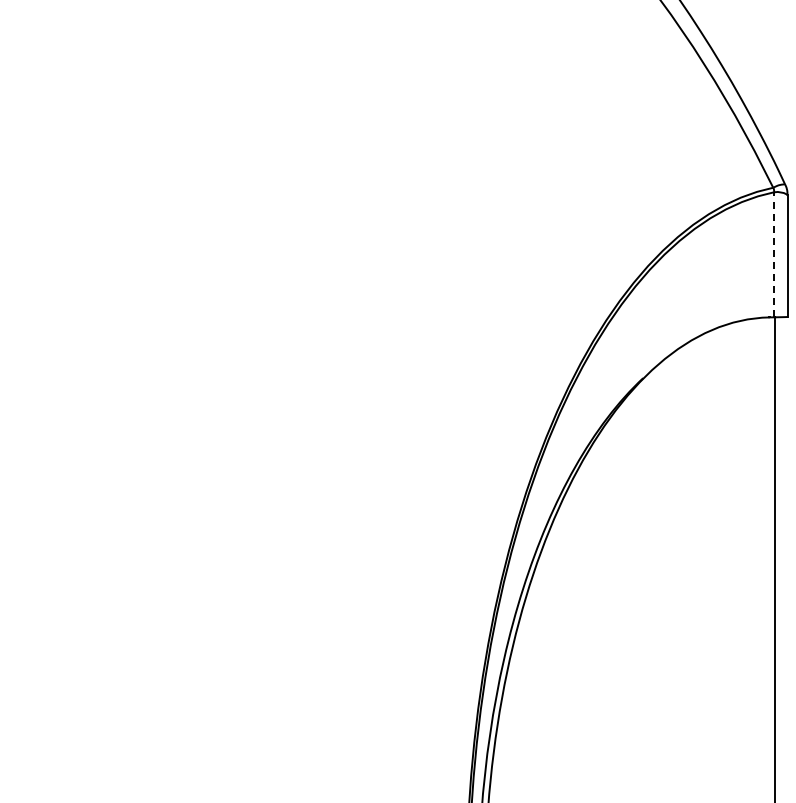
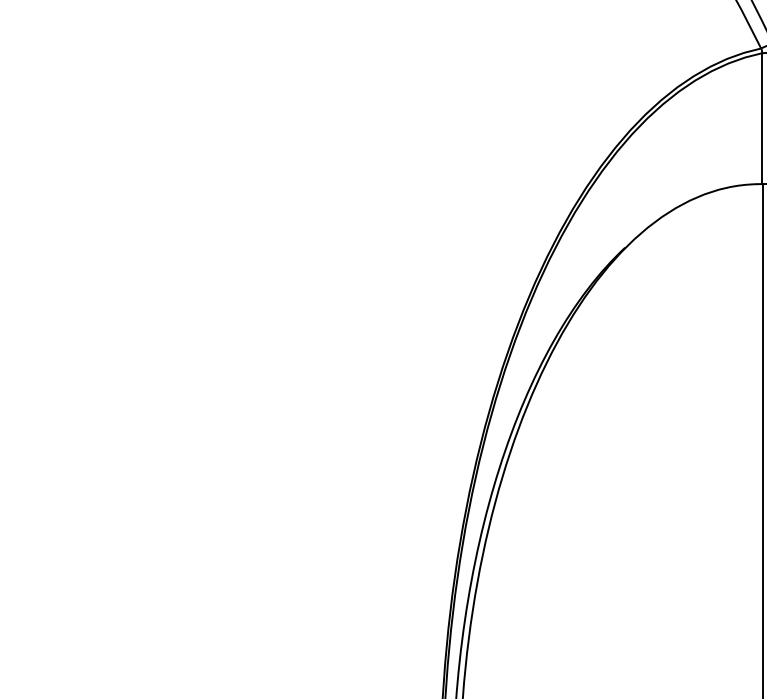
line: (774, 254) -> (762, 118), dashed -> solid

